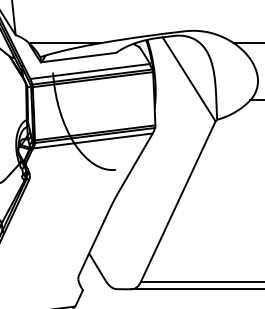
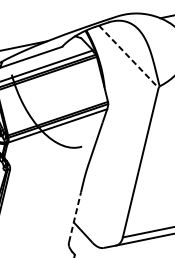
line: (189, 79) -> (129, 56), solid -> dashed
line: (91, 247) -> (74, 216), solid -> dashed

